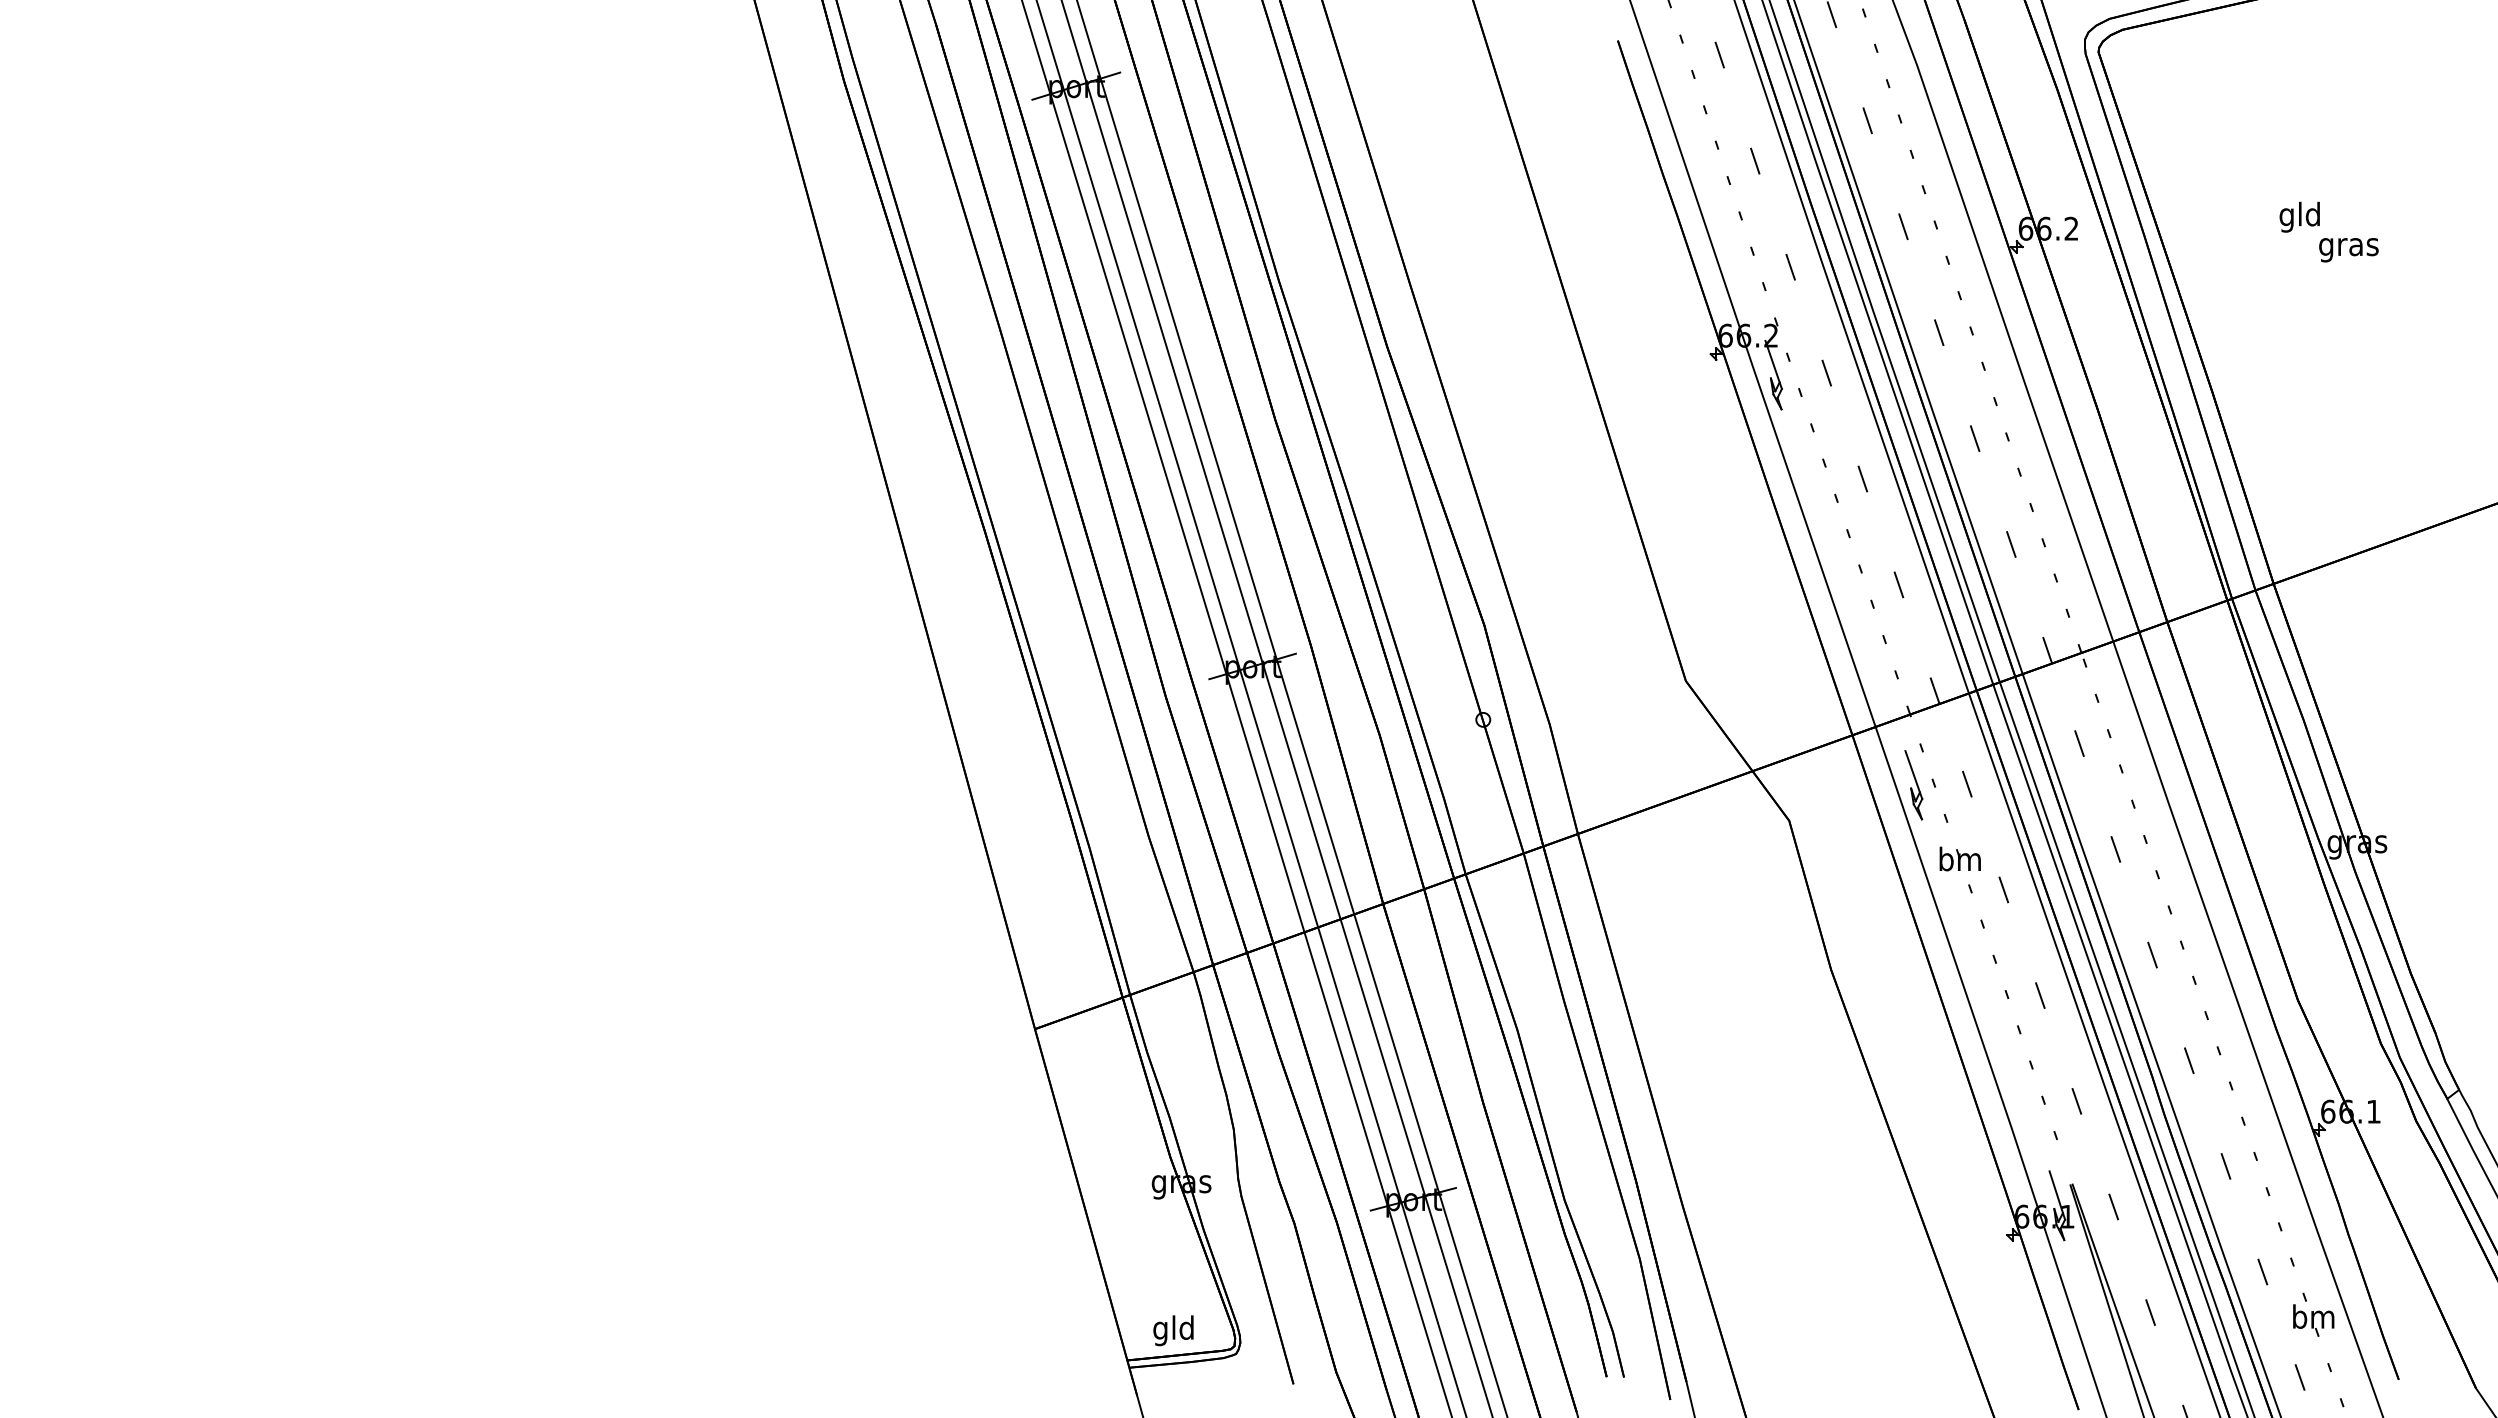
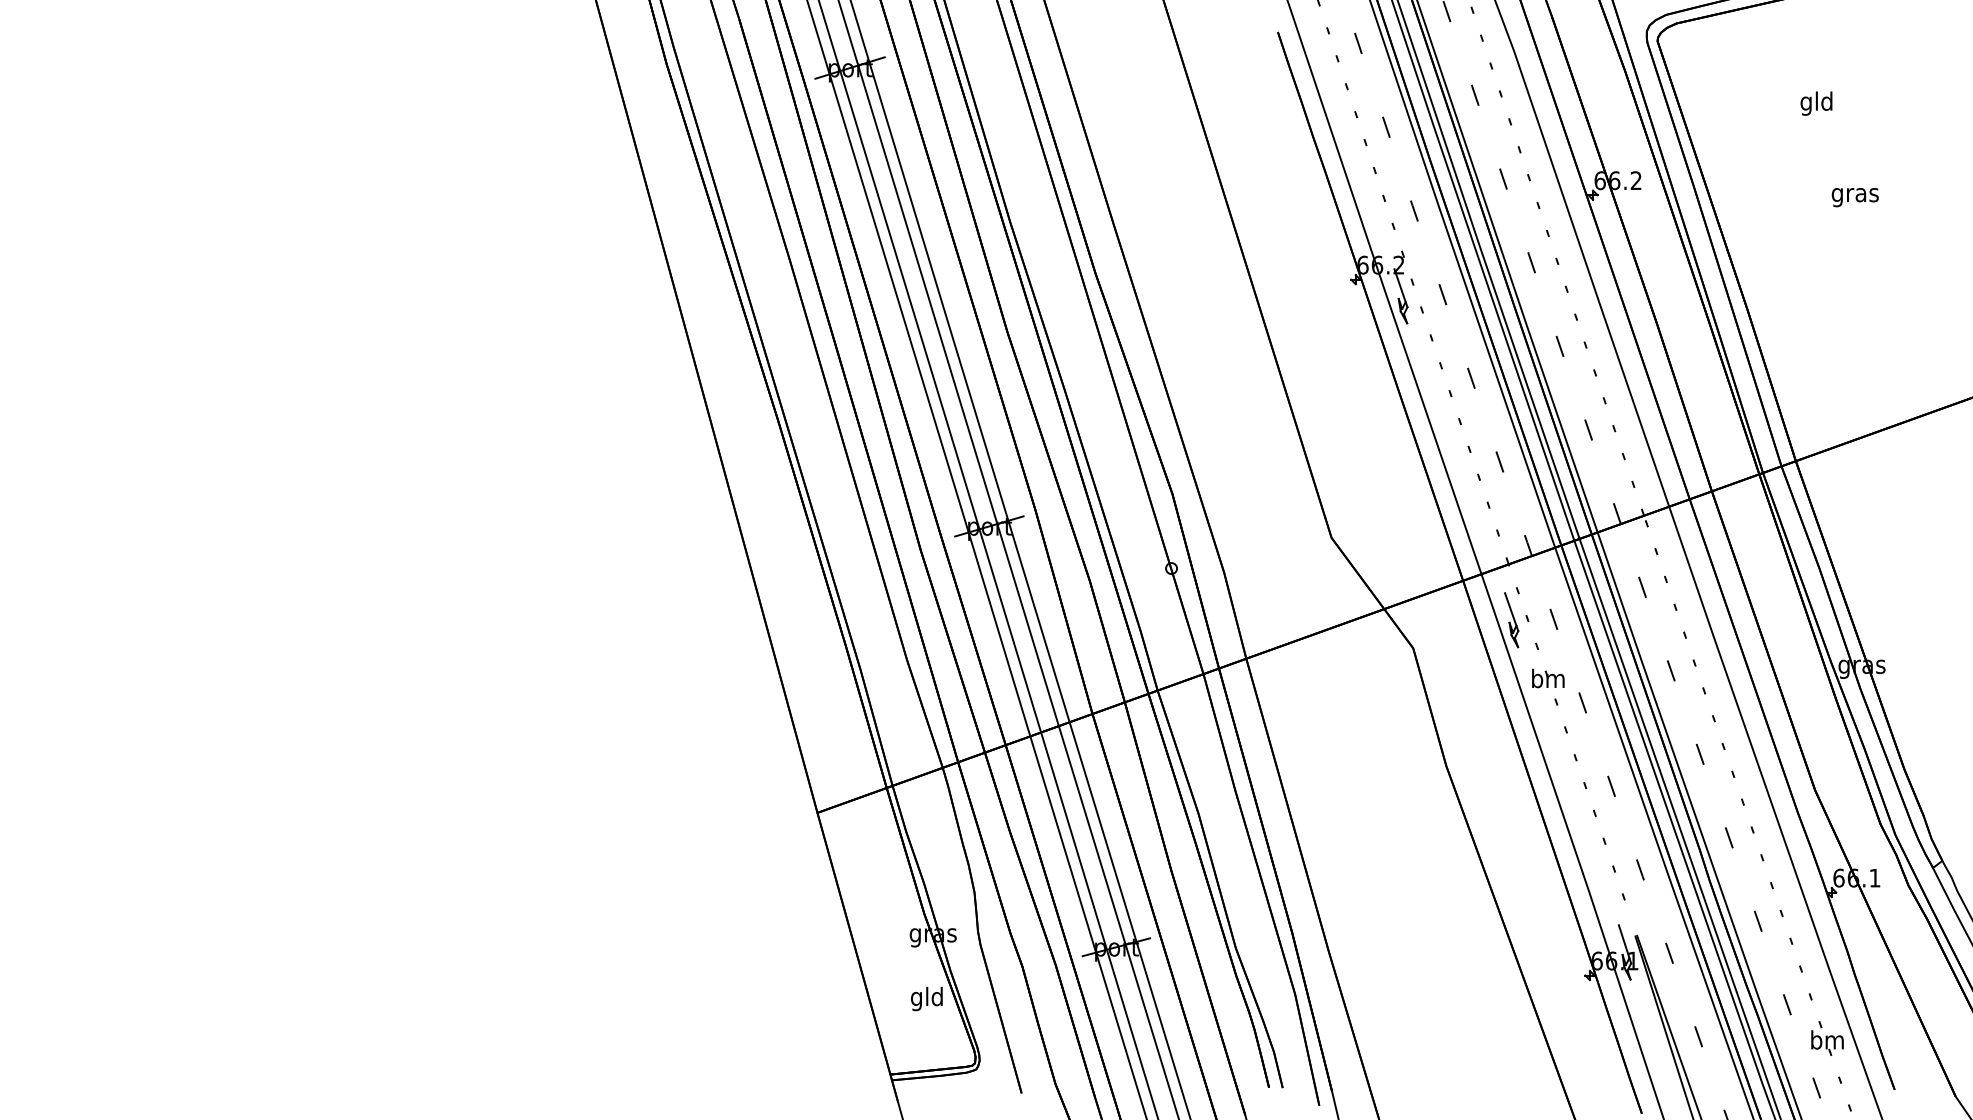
text: (2299, 216) -> (1816, 103), moved
text: (1173, 1330) -> (926, 998), moved

